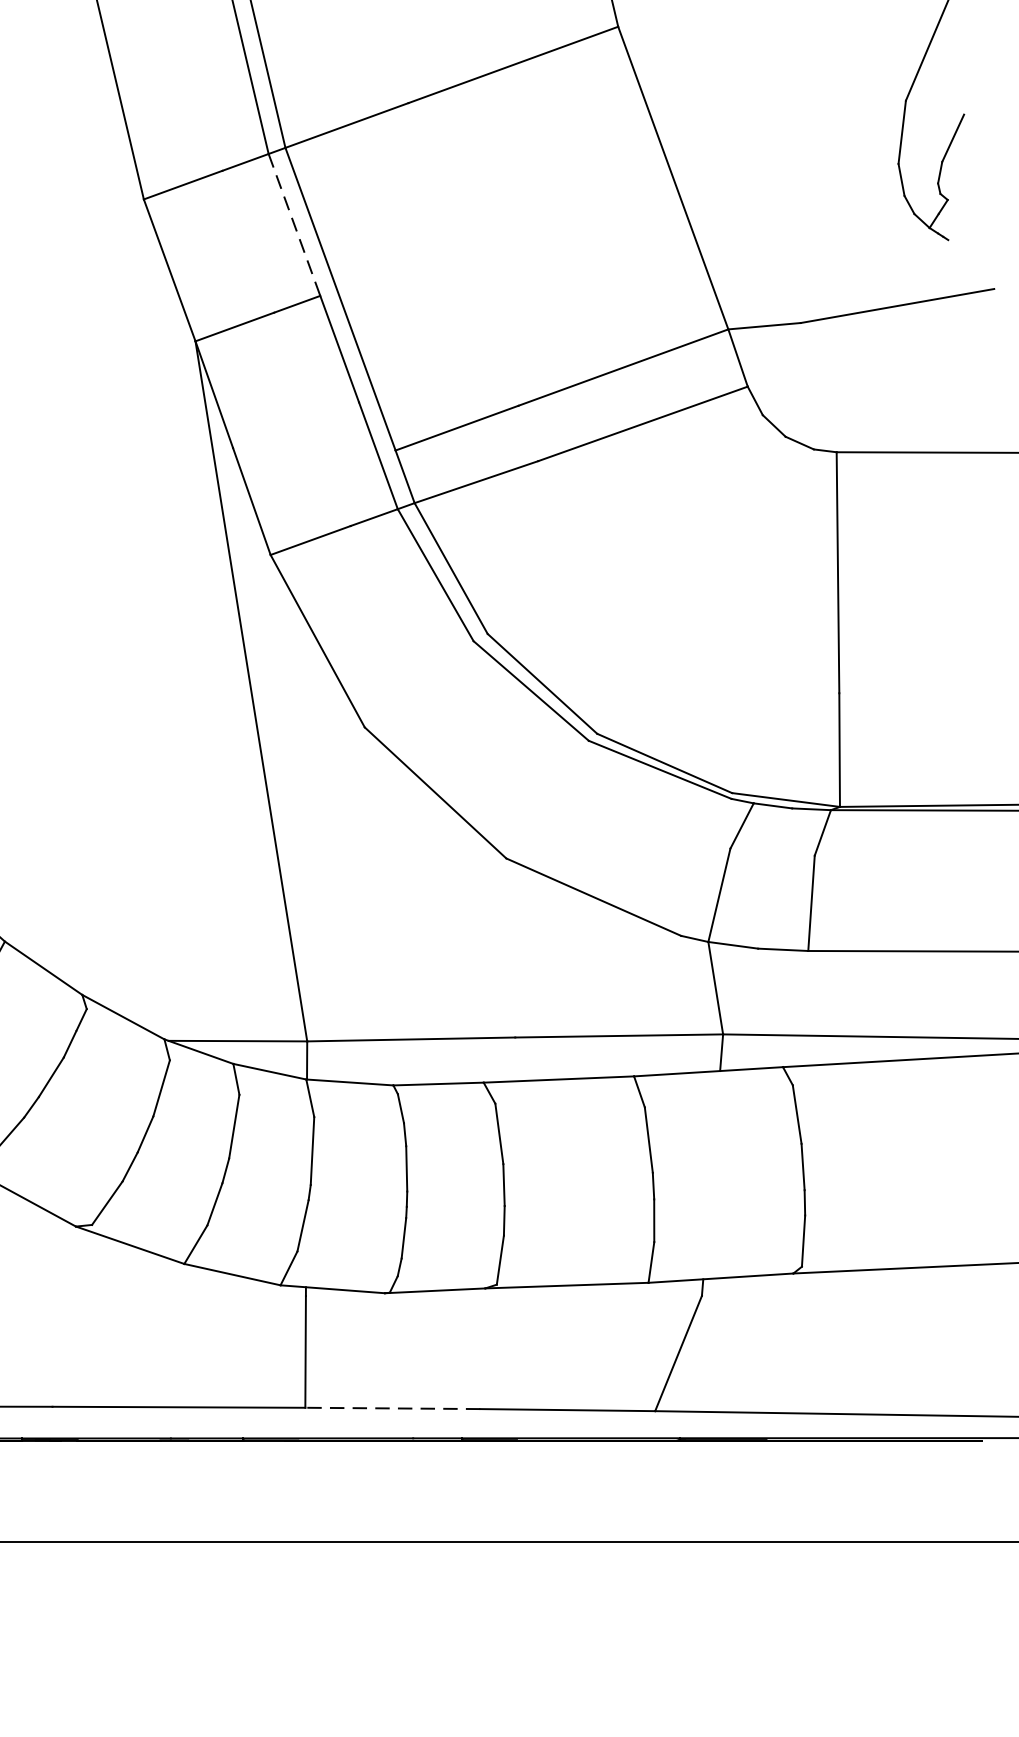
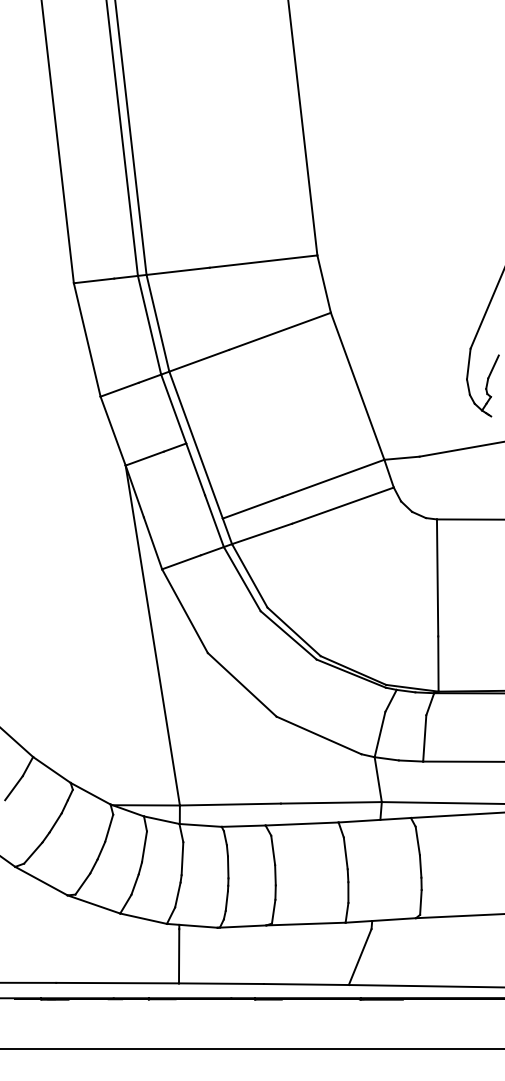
line: (294, 225) -> (173, 409), dashed -> solid
line: (390, 1408) -> (220, 983), dashed -> solid

